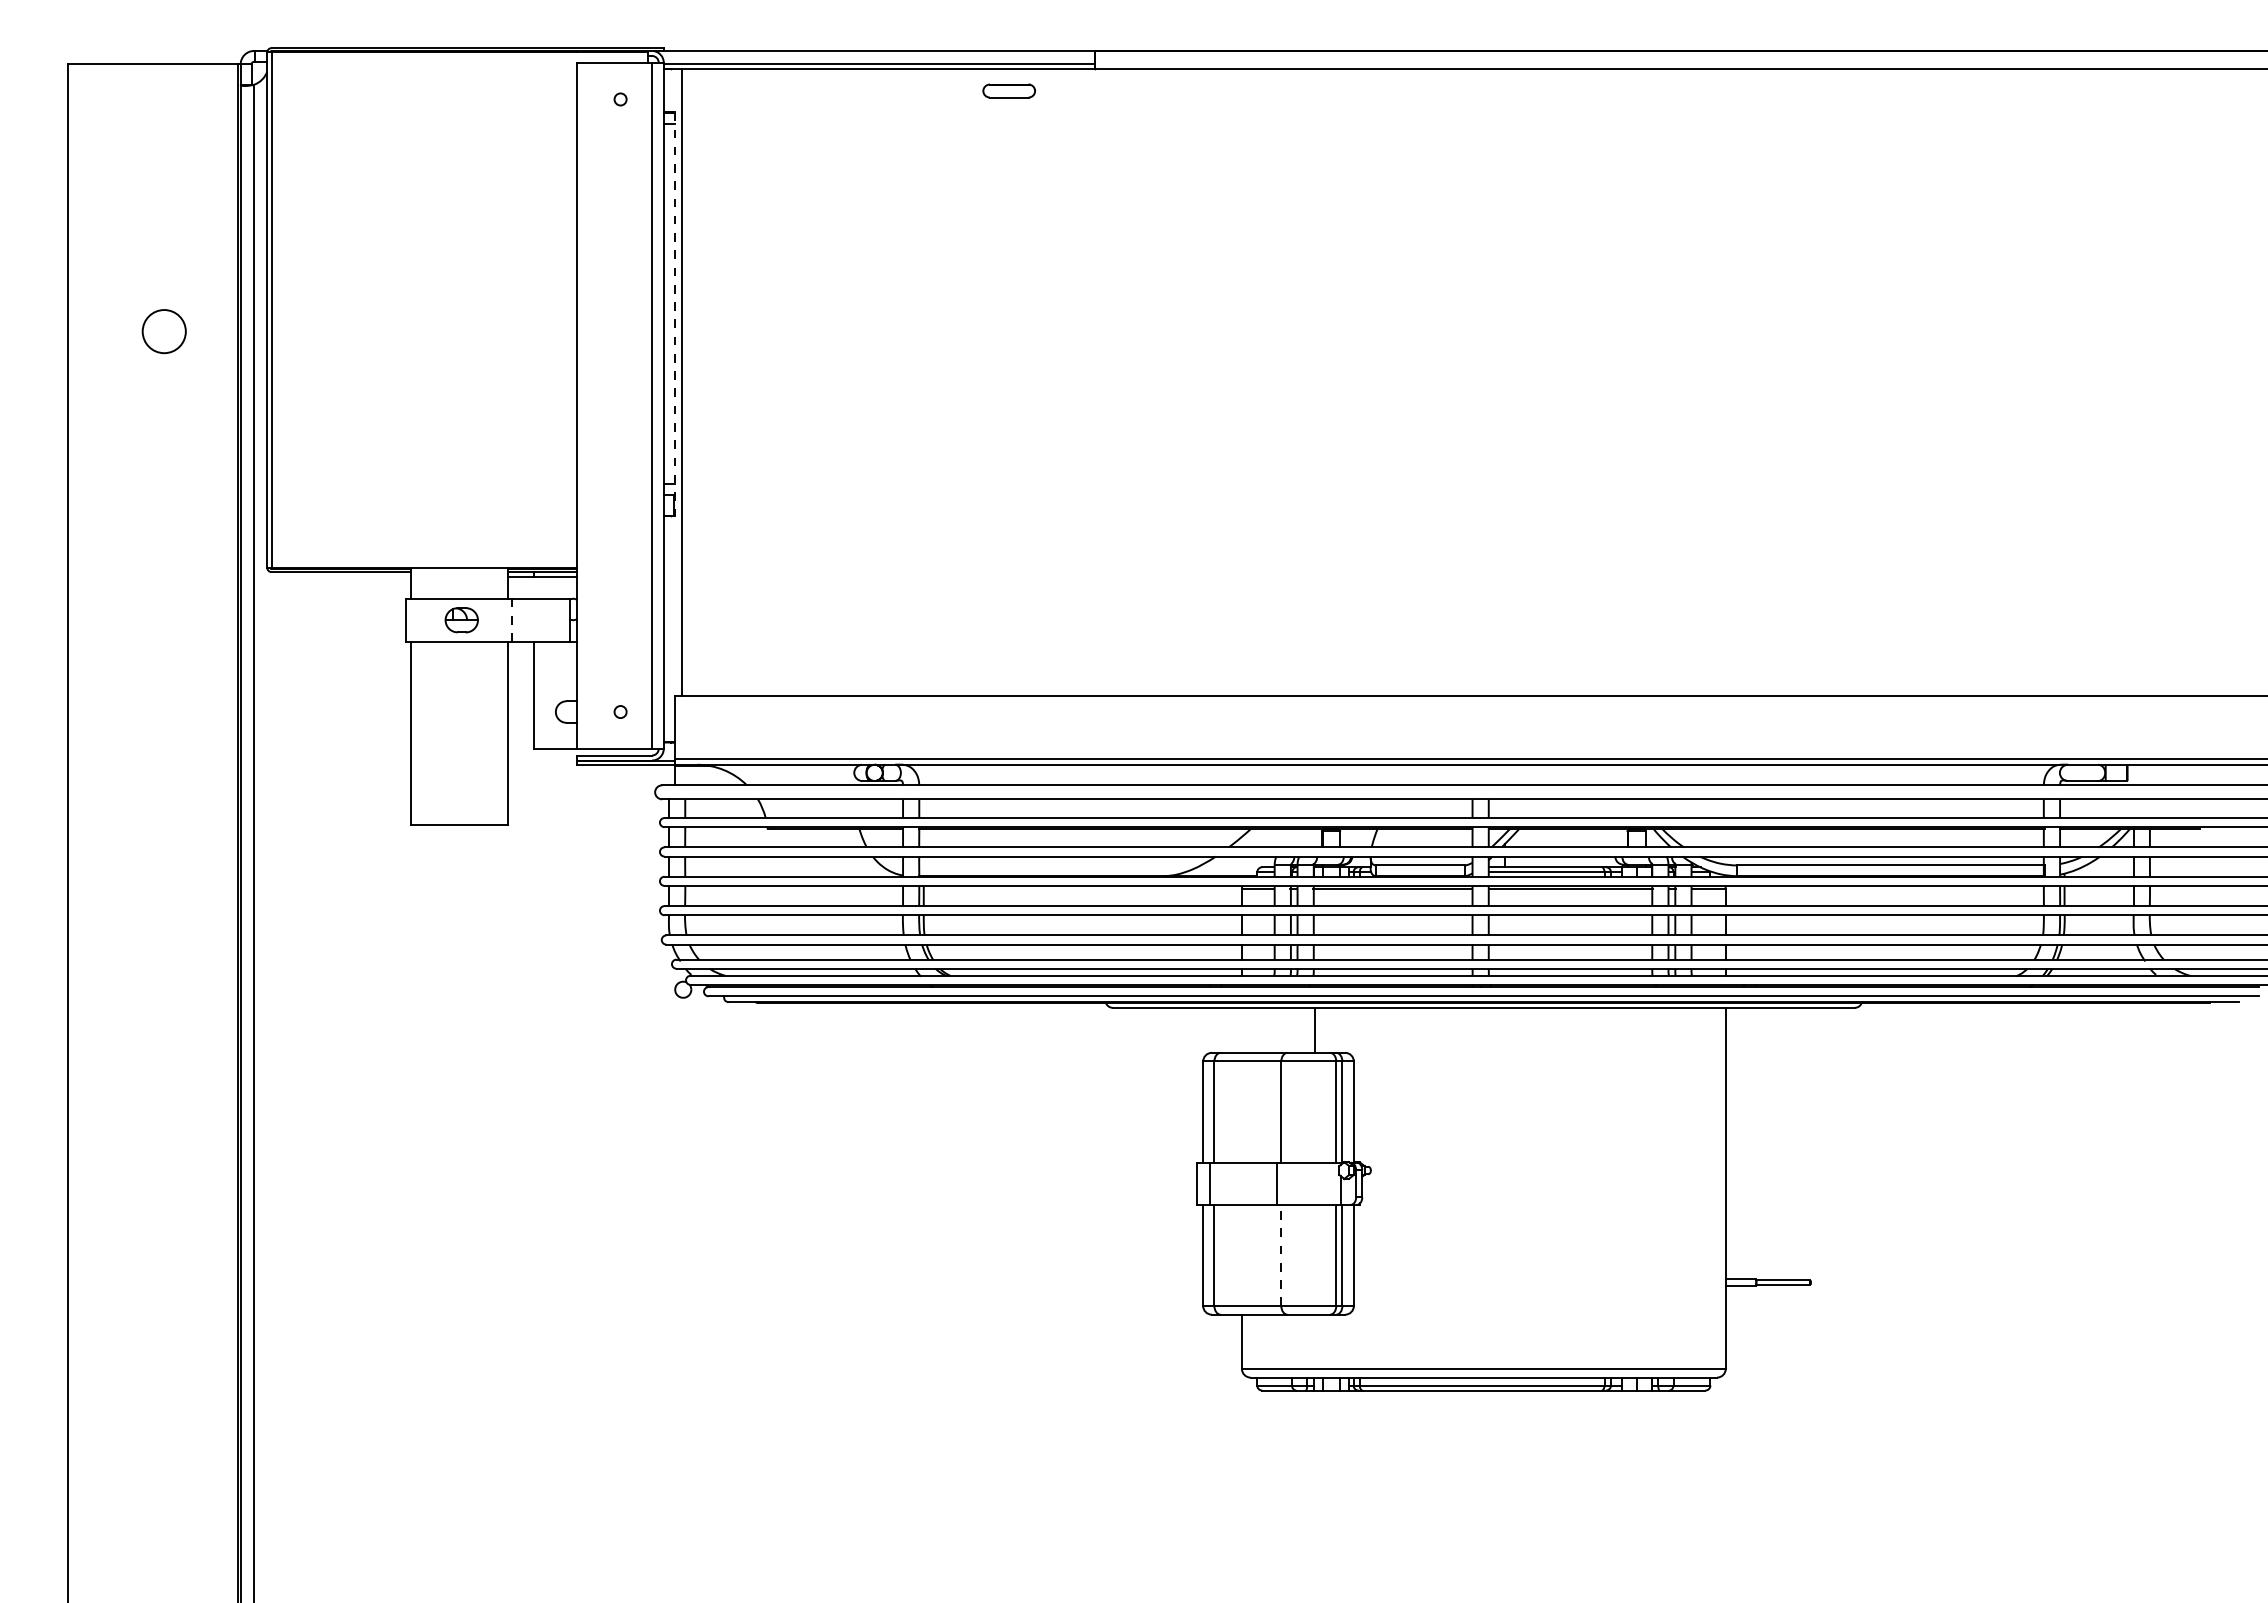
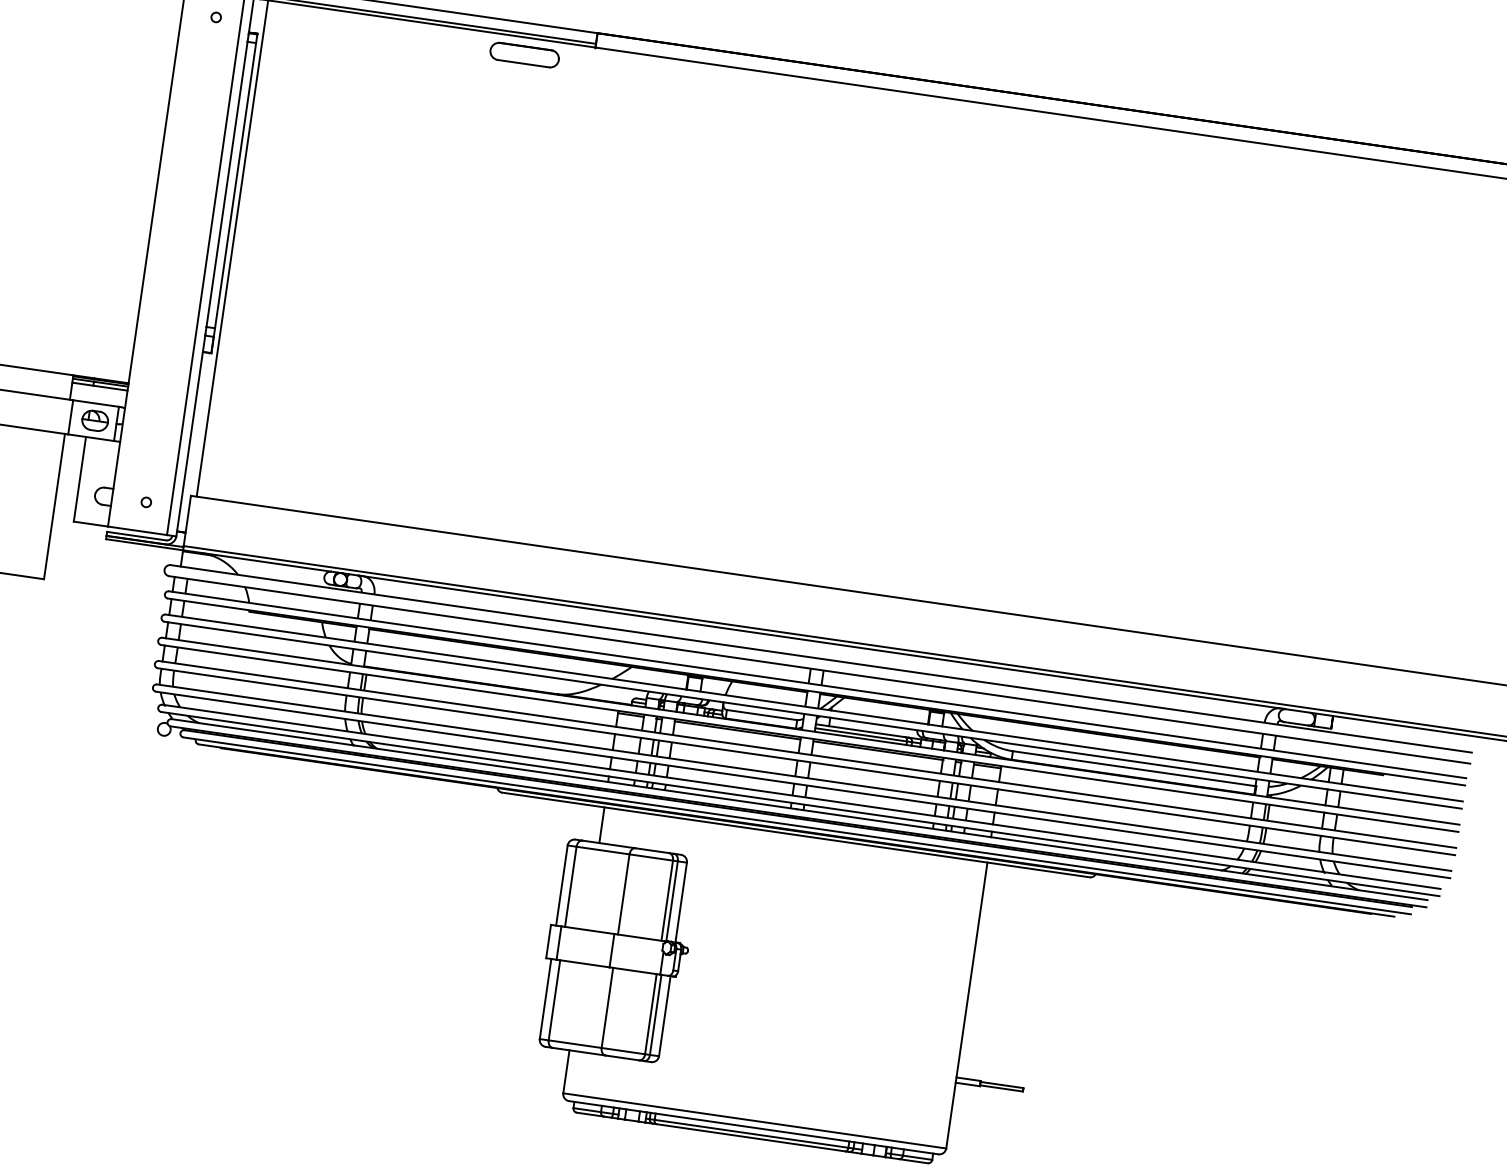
part: (1009, 90) -> (525, 54), size x1.67
line: (674, 314) -> (234, 193), dashed -> solid
part: (461, 620) -> (94, 421), moved
line: (511, 620) -> (70, 417), dashed -> solid
line: (1314, 1029) -> (601, 824), moved
line: (1281, 1255) -> (607, 1007), dashed -> solid

